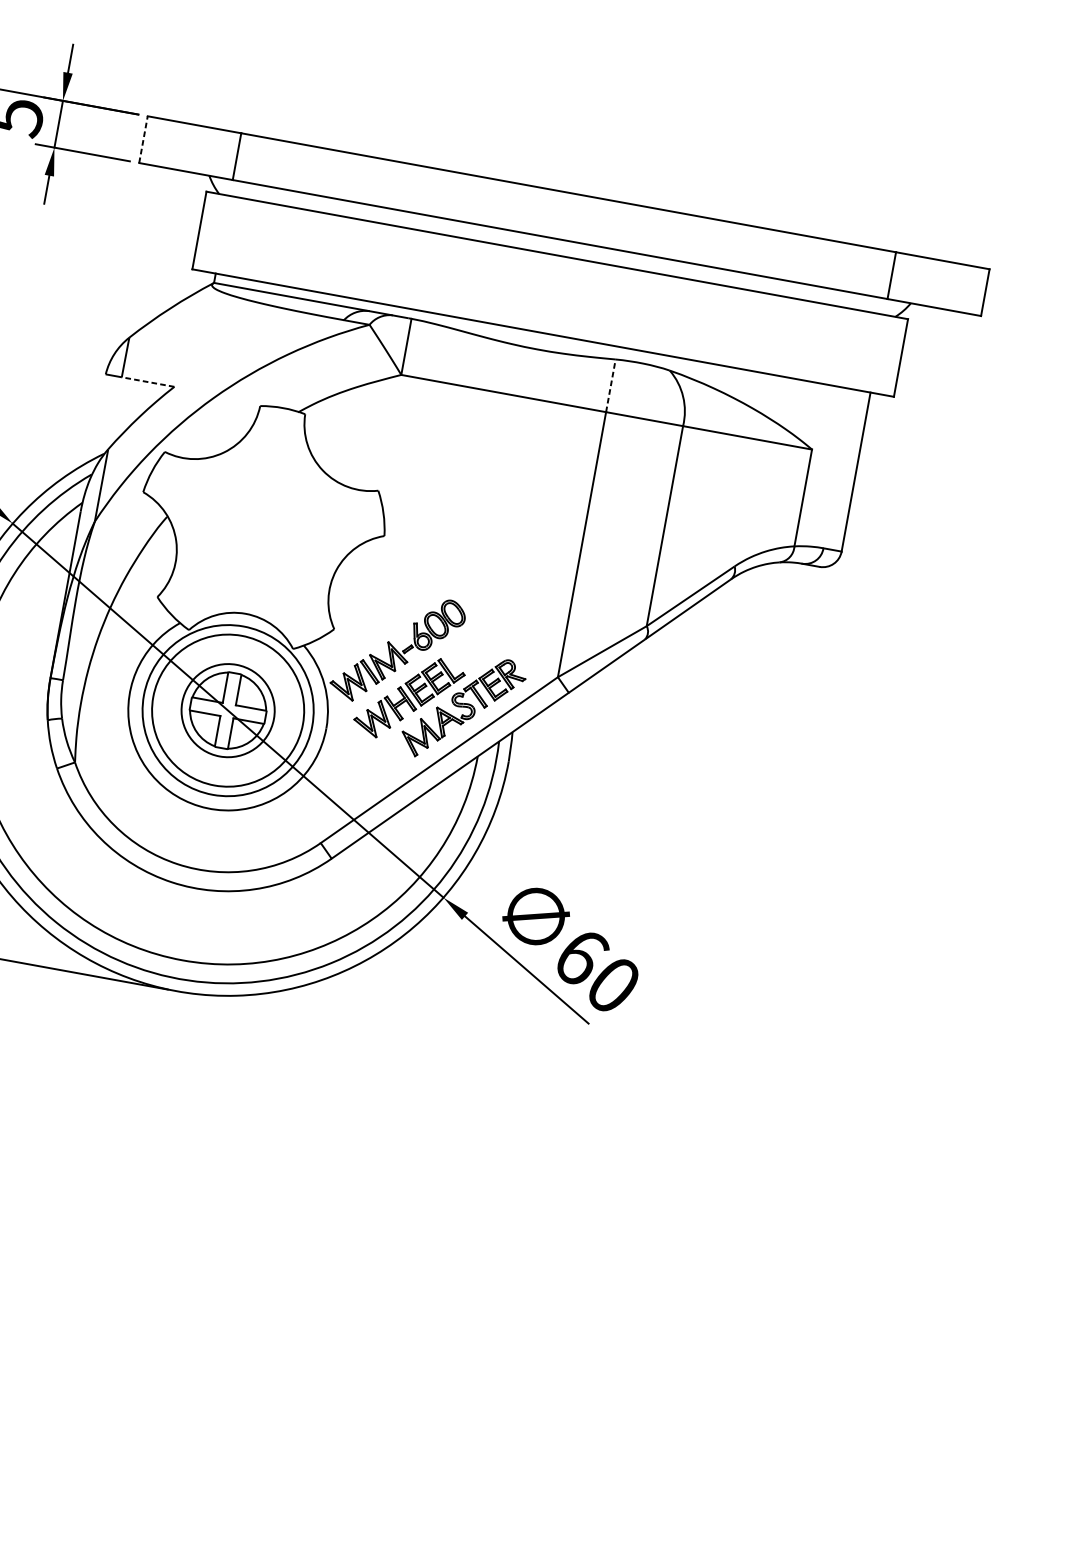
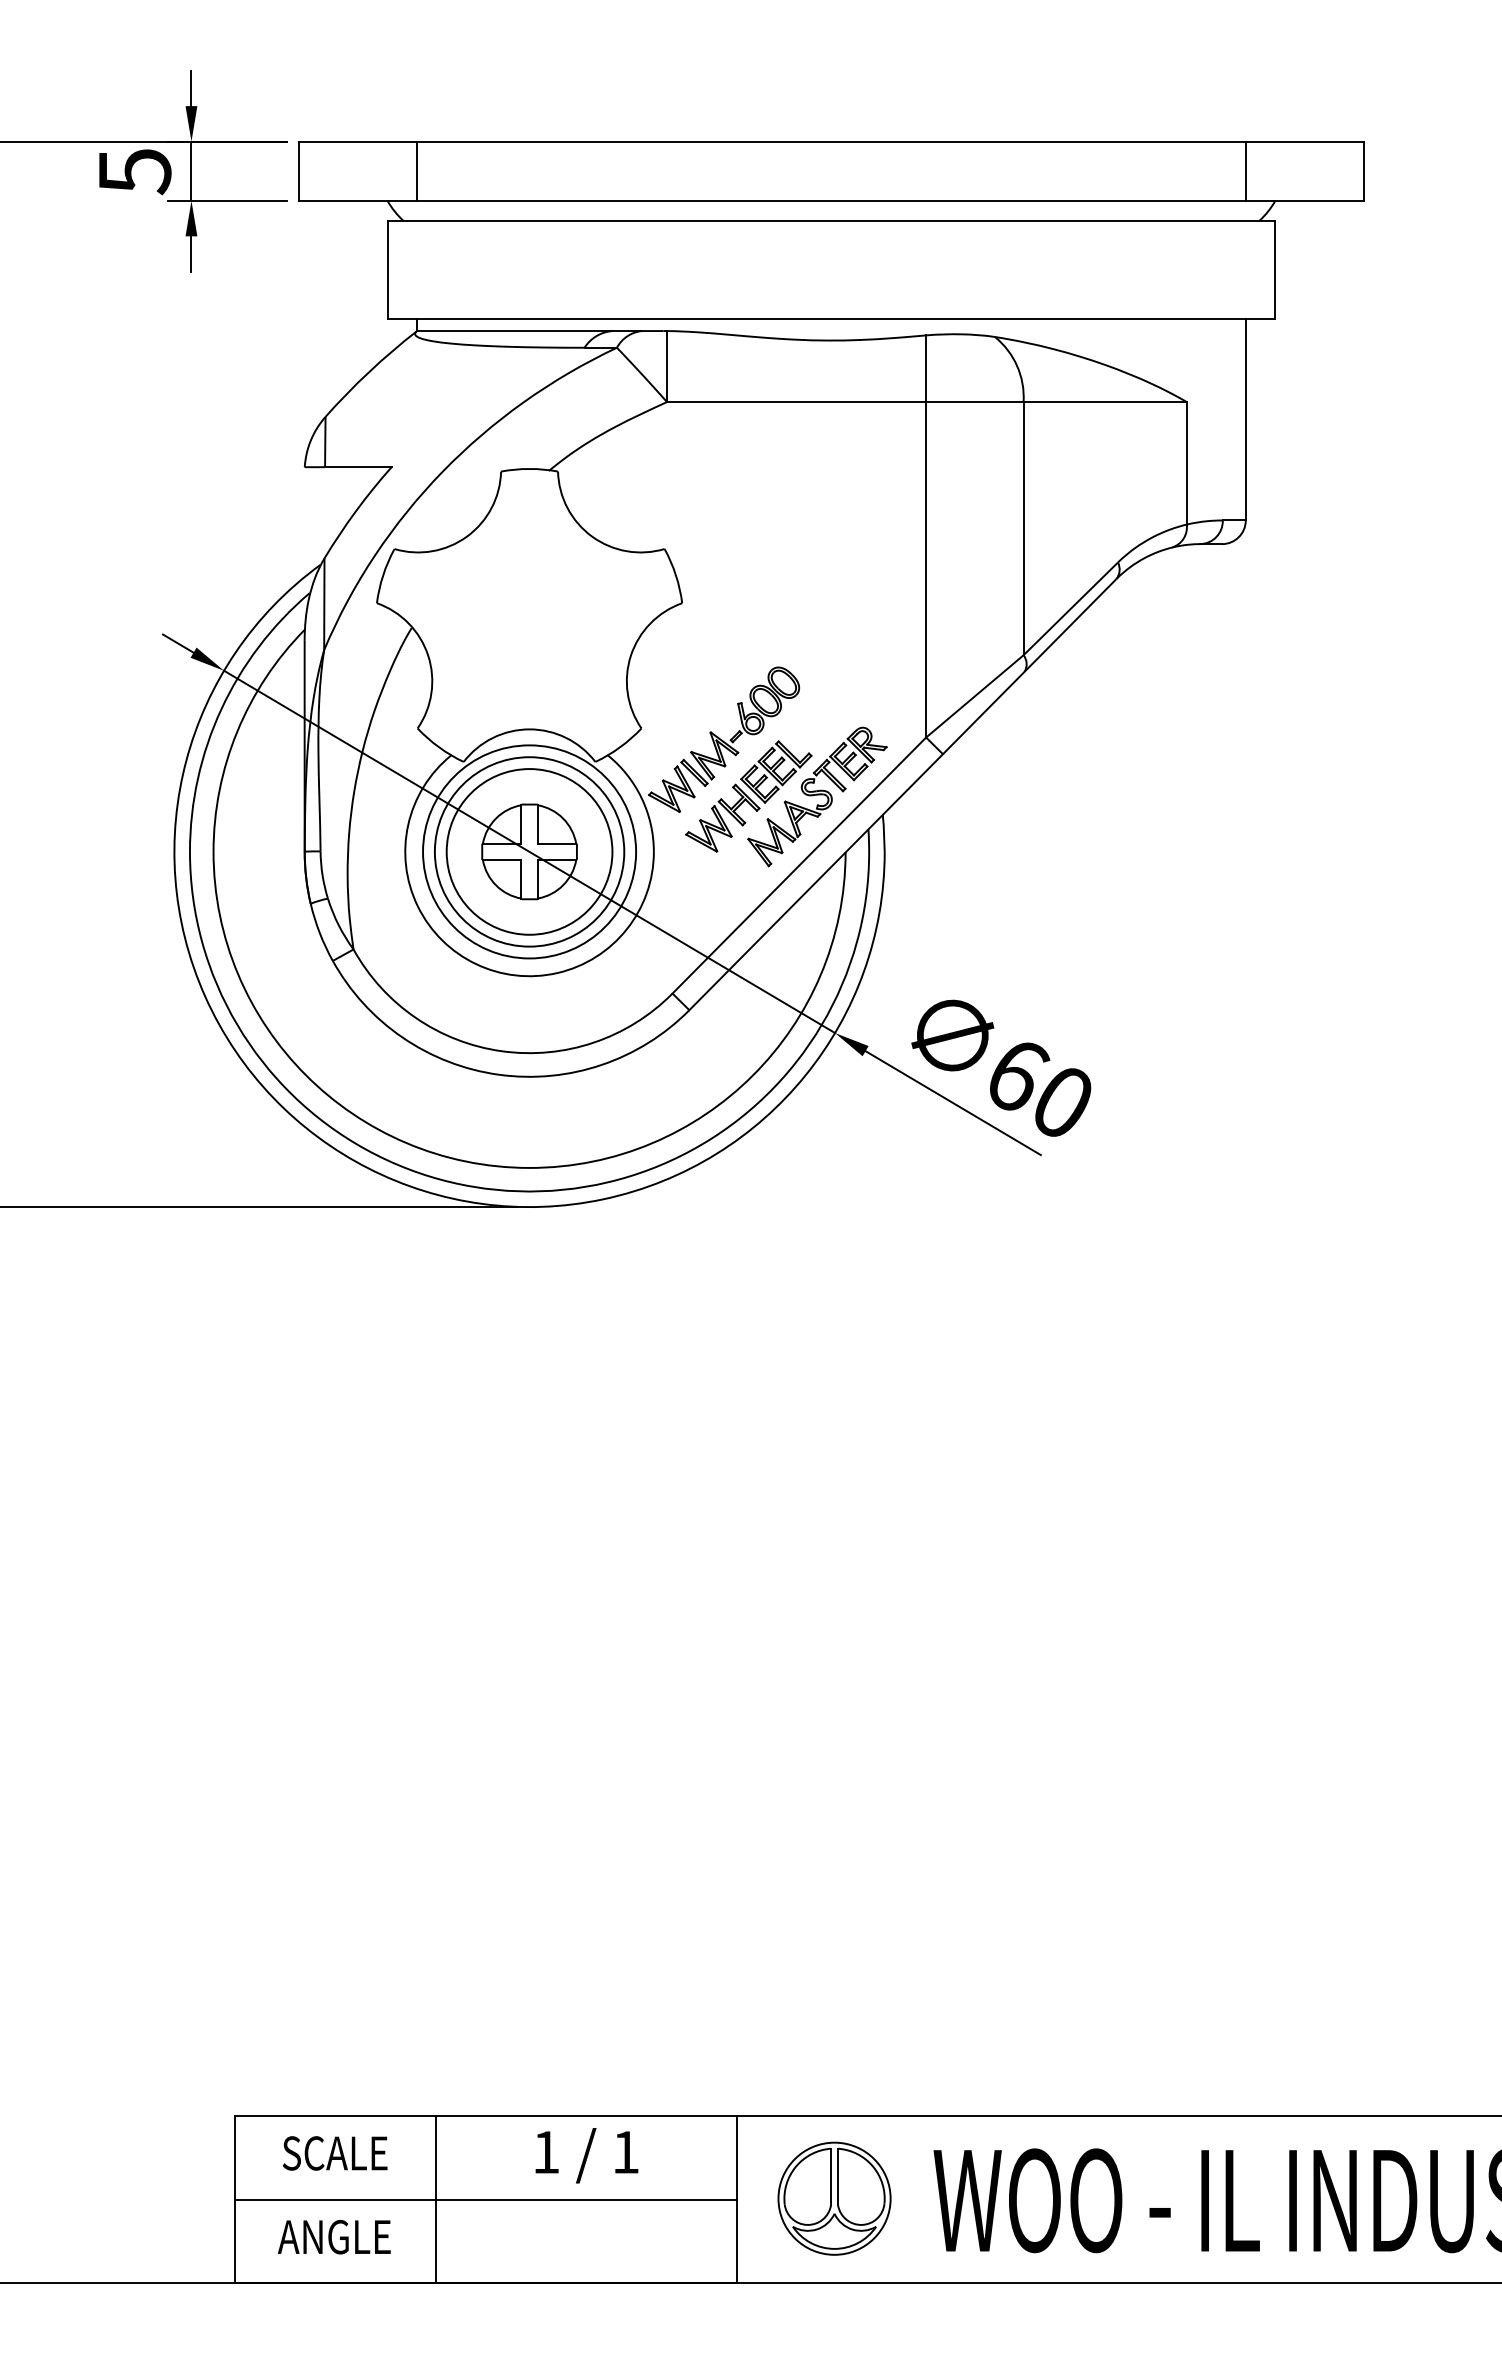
line: (143, 139) -> (298, 171), dashed -> solid
line: (147, 382) -> (357, 467), dashed -> solid
line: (611, 385) -> (926, 368), dashed -> solid
circle: (228, 710) -> (529, 851), size x1.43

